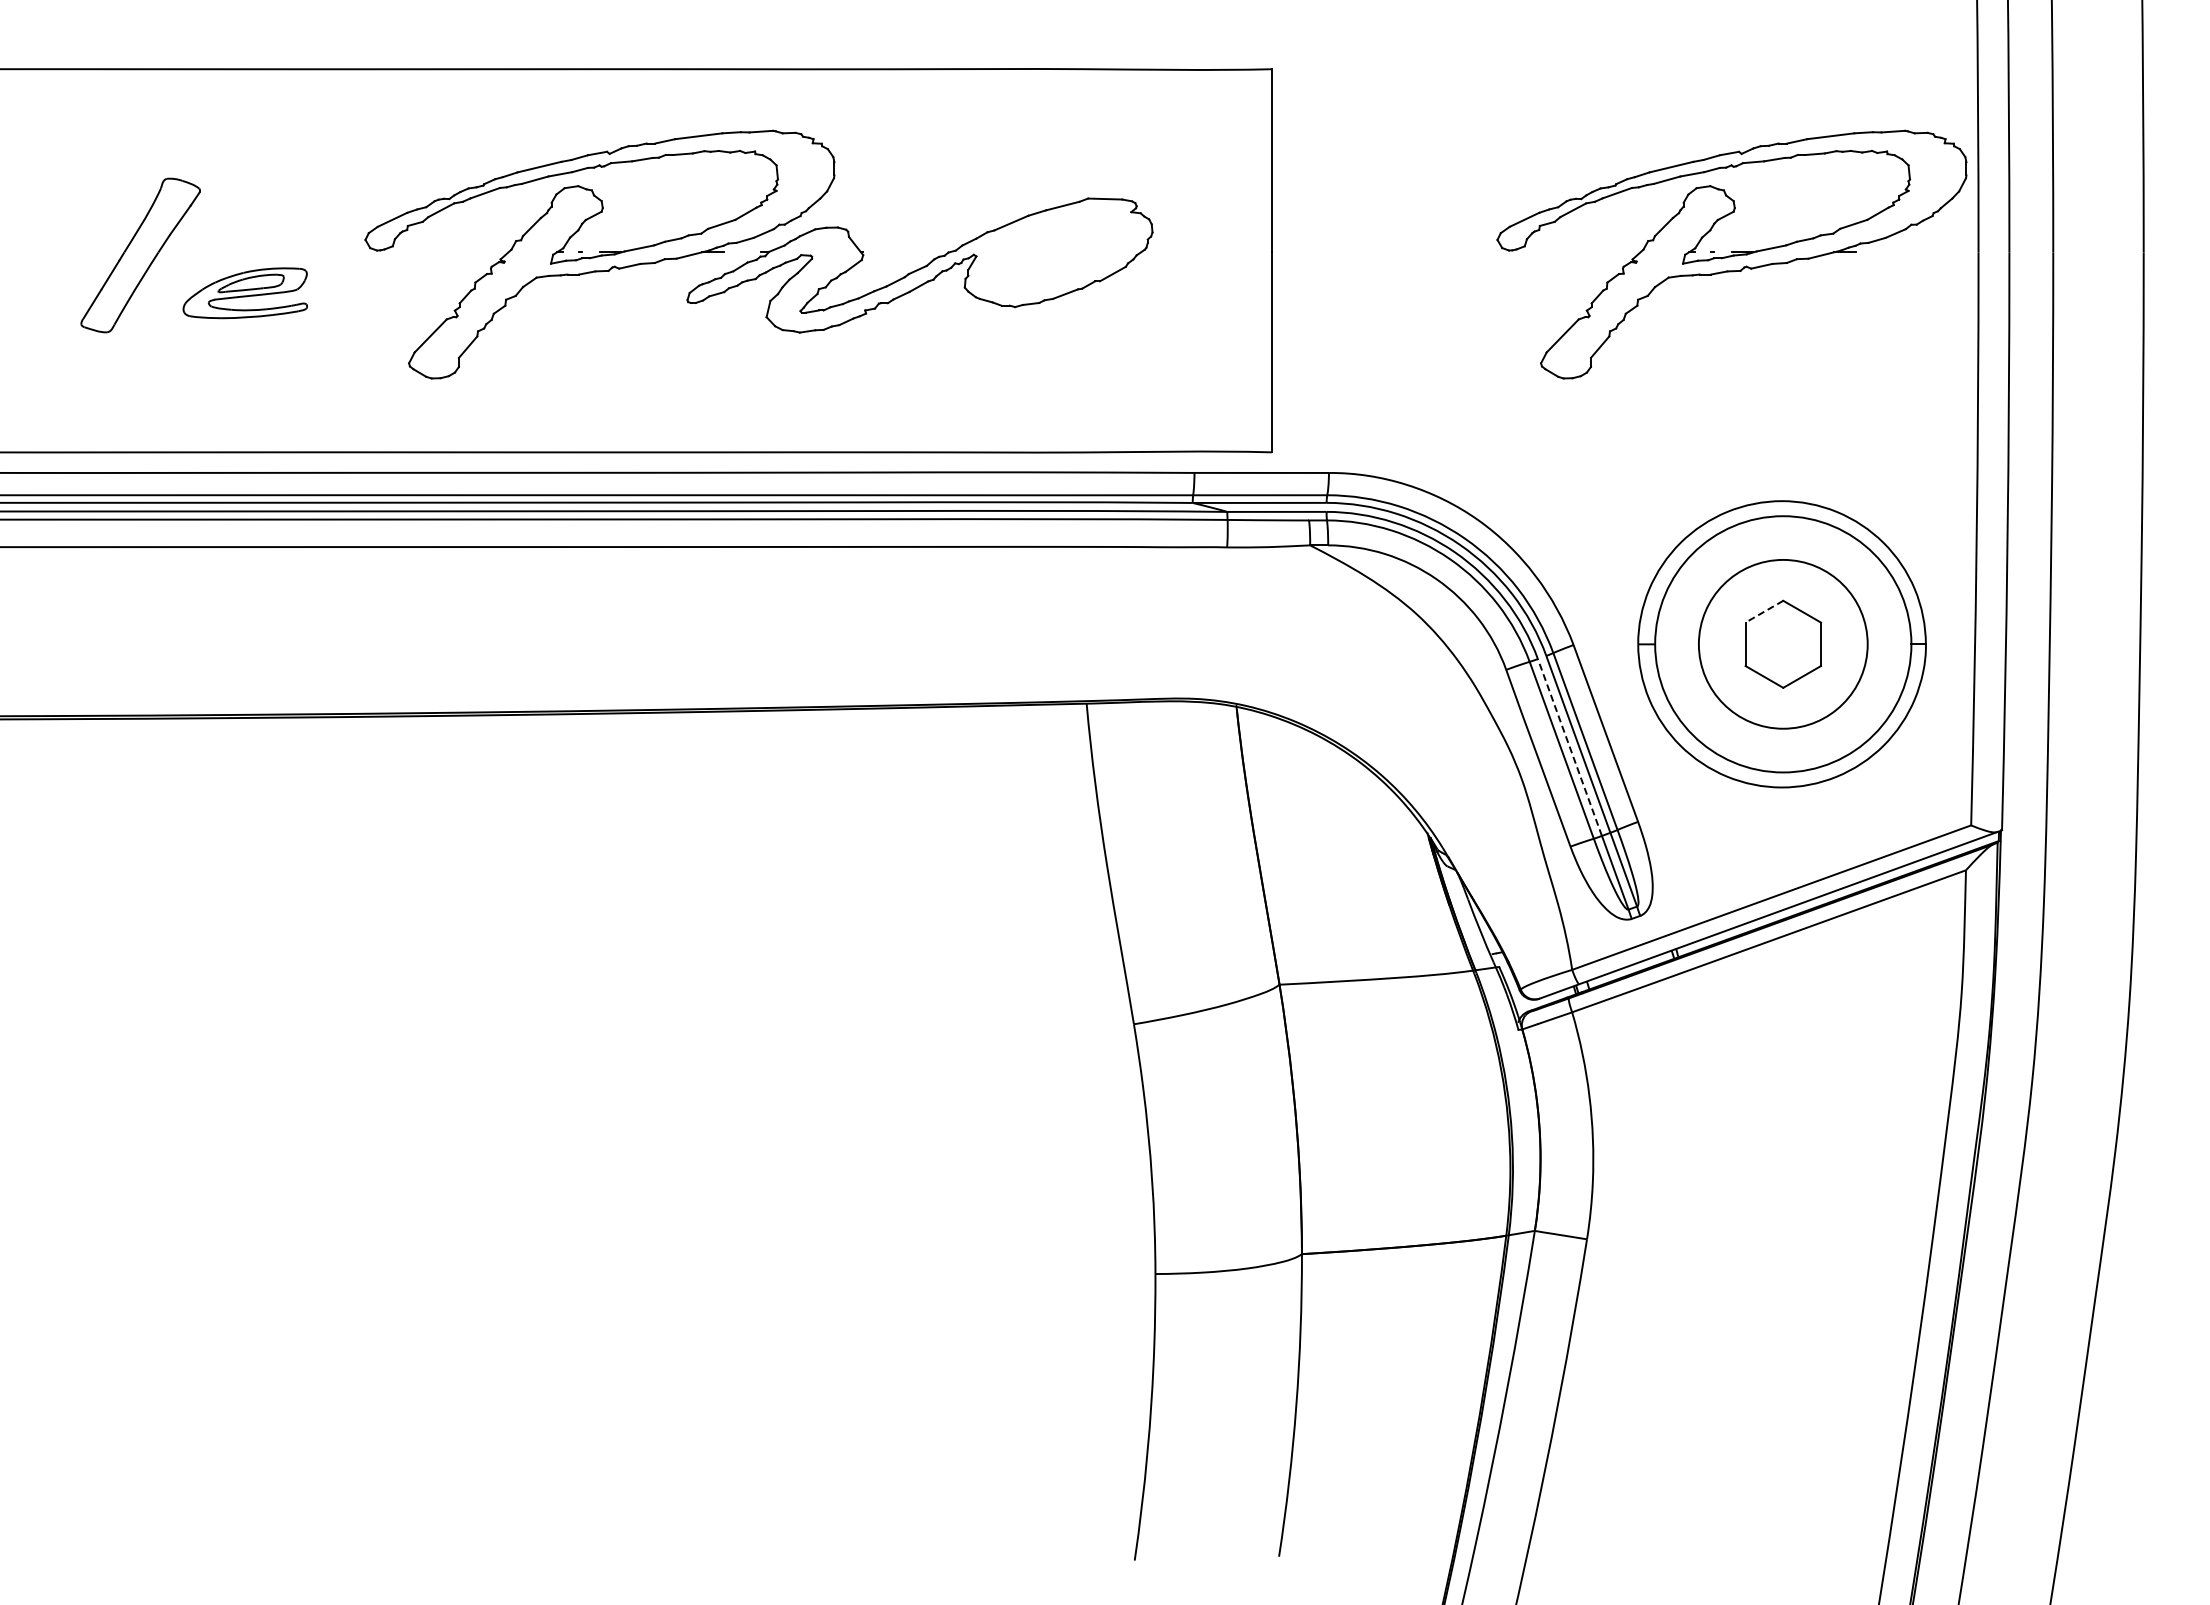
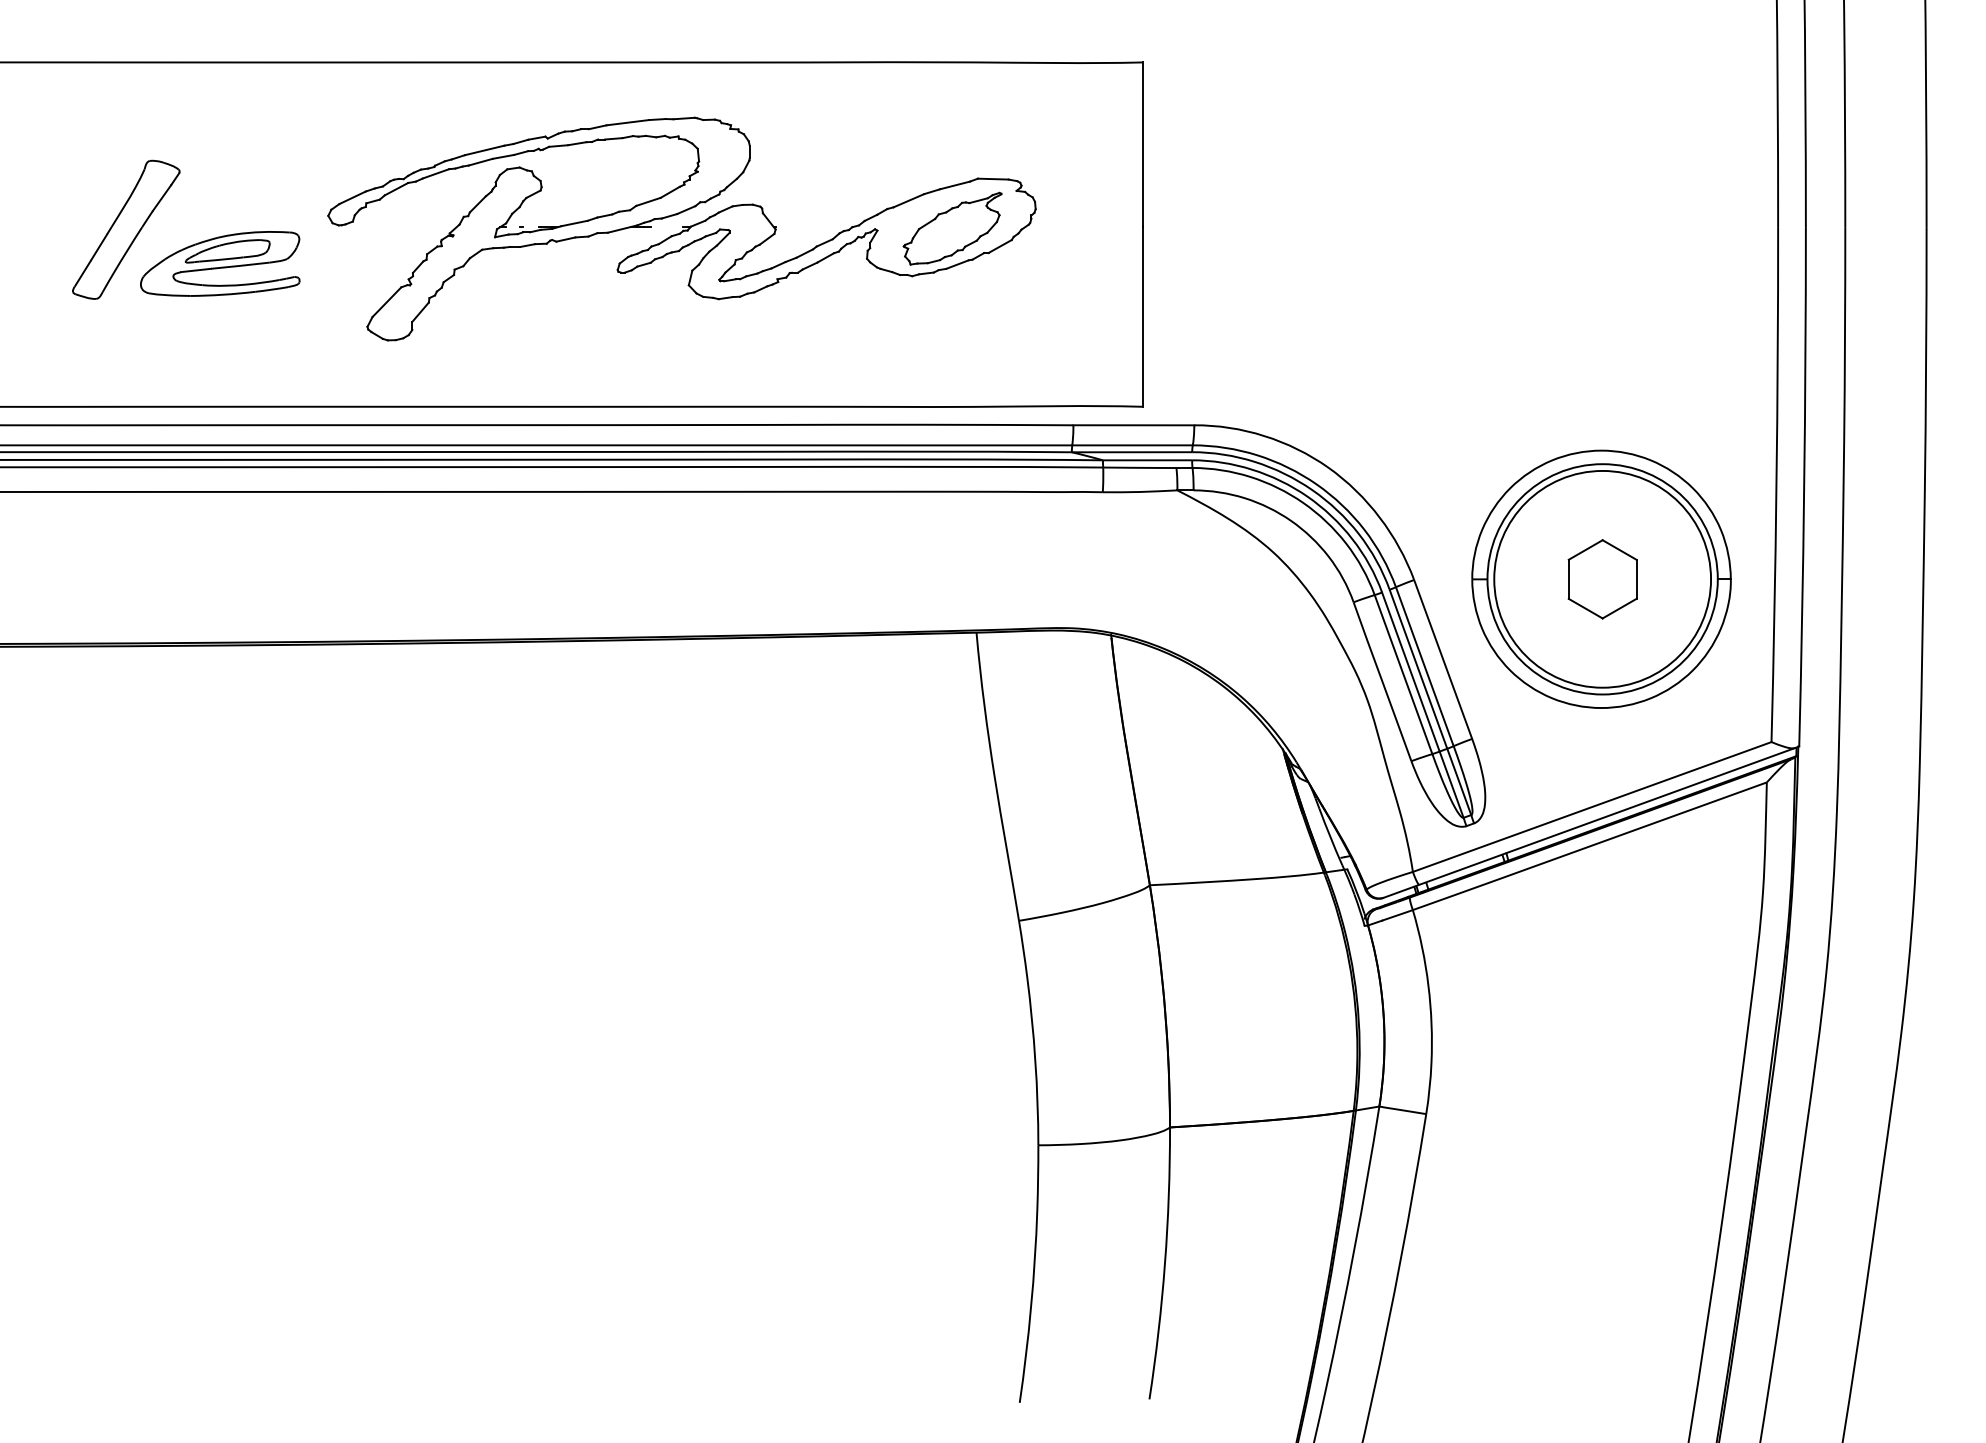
part: (1059, 254) -> (952, 228), added
part: (1731, 254) -> (1556, 228), removed
part: (245, 292) -> (220, 263), size x1.43
line: (1764, 611) -> (1585, 549), dashed -> solid
circle: (1782, 643) -> (1601, 578), size x1.43
line: (1569, 747) -> (1410, 672), dashed -> solid

